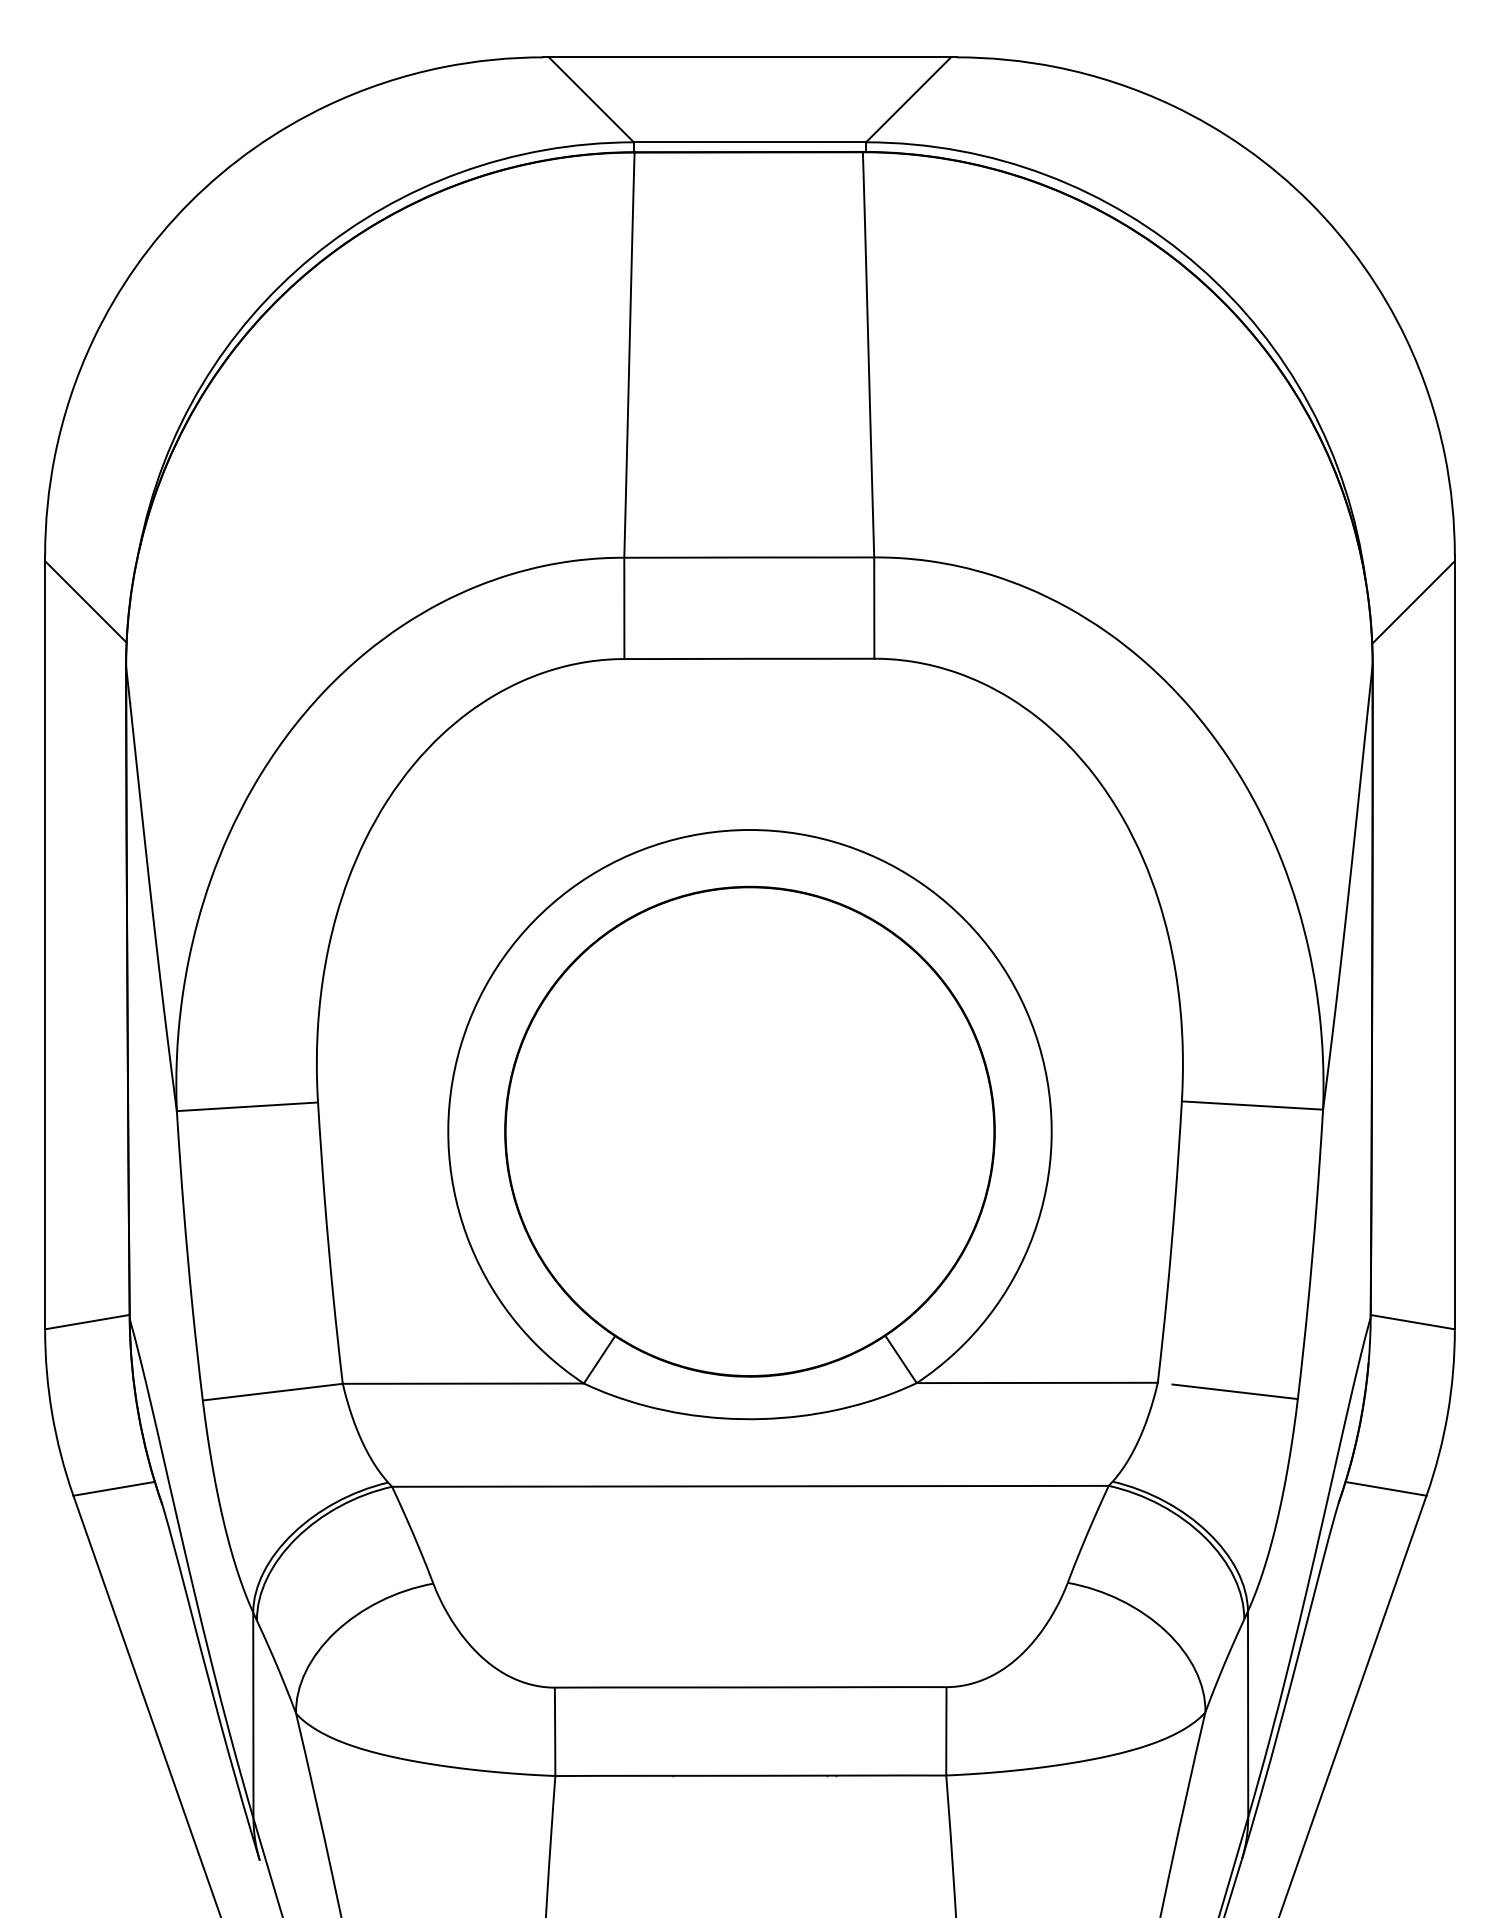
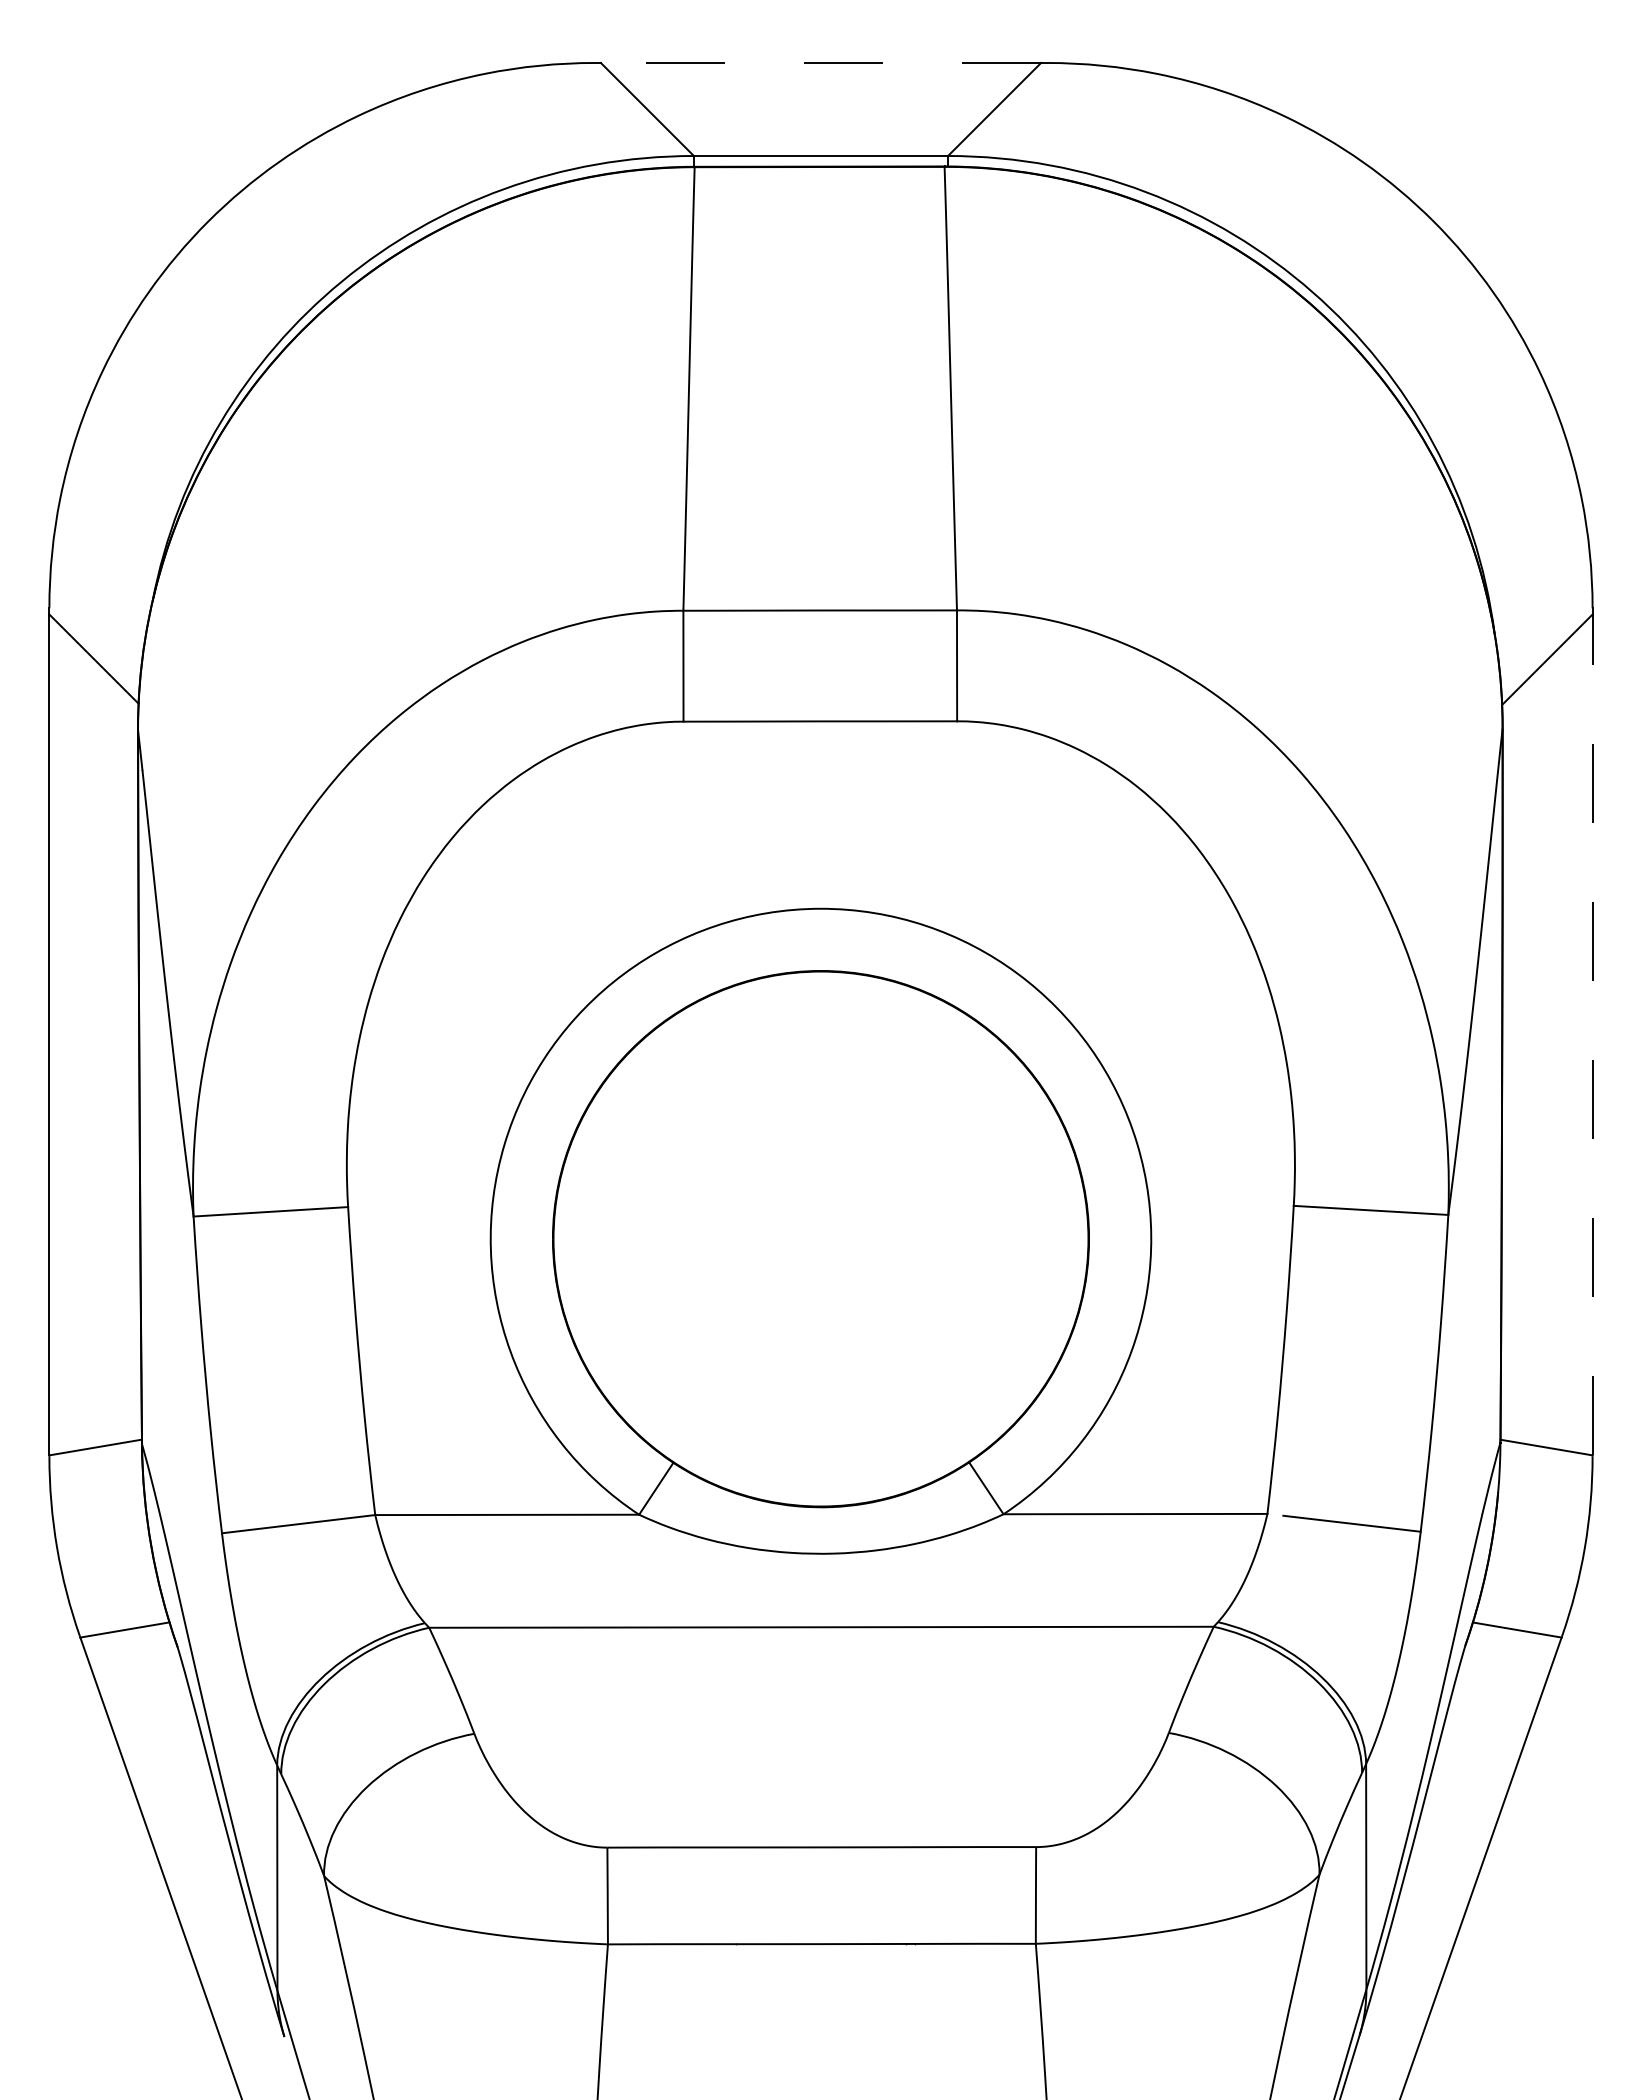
line: (749, 56) -> (820, 62), solid -> dashed
line: (1454, 944) -> (1592, 1034), solid -> dashed

